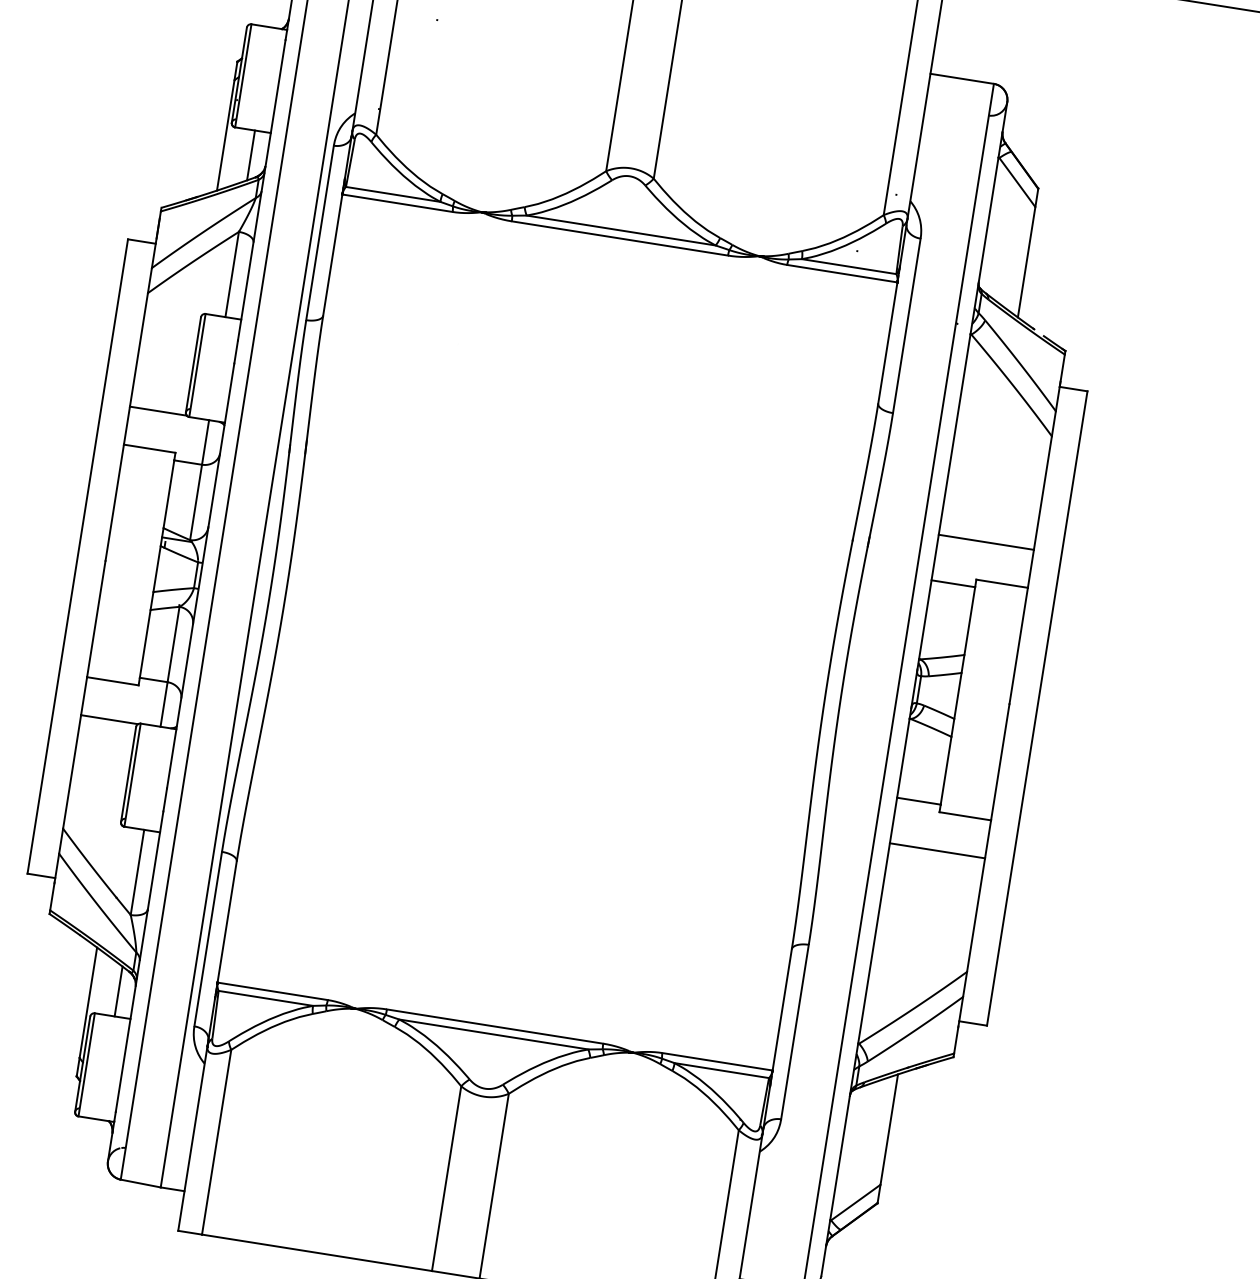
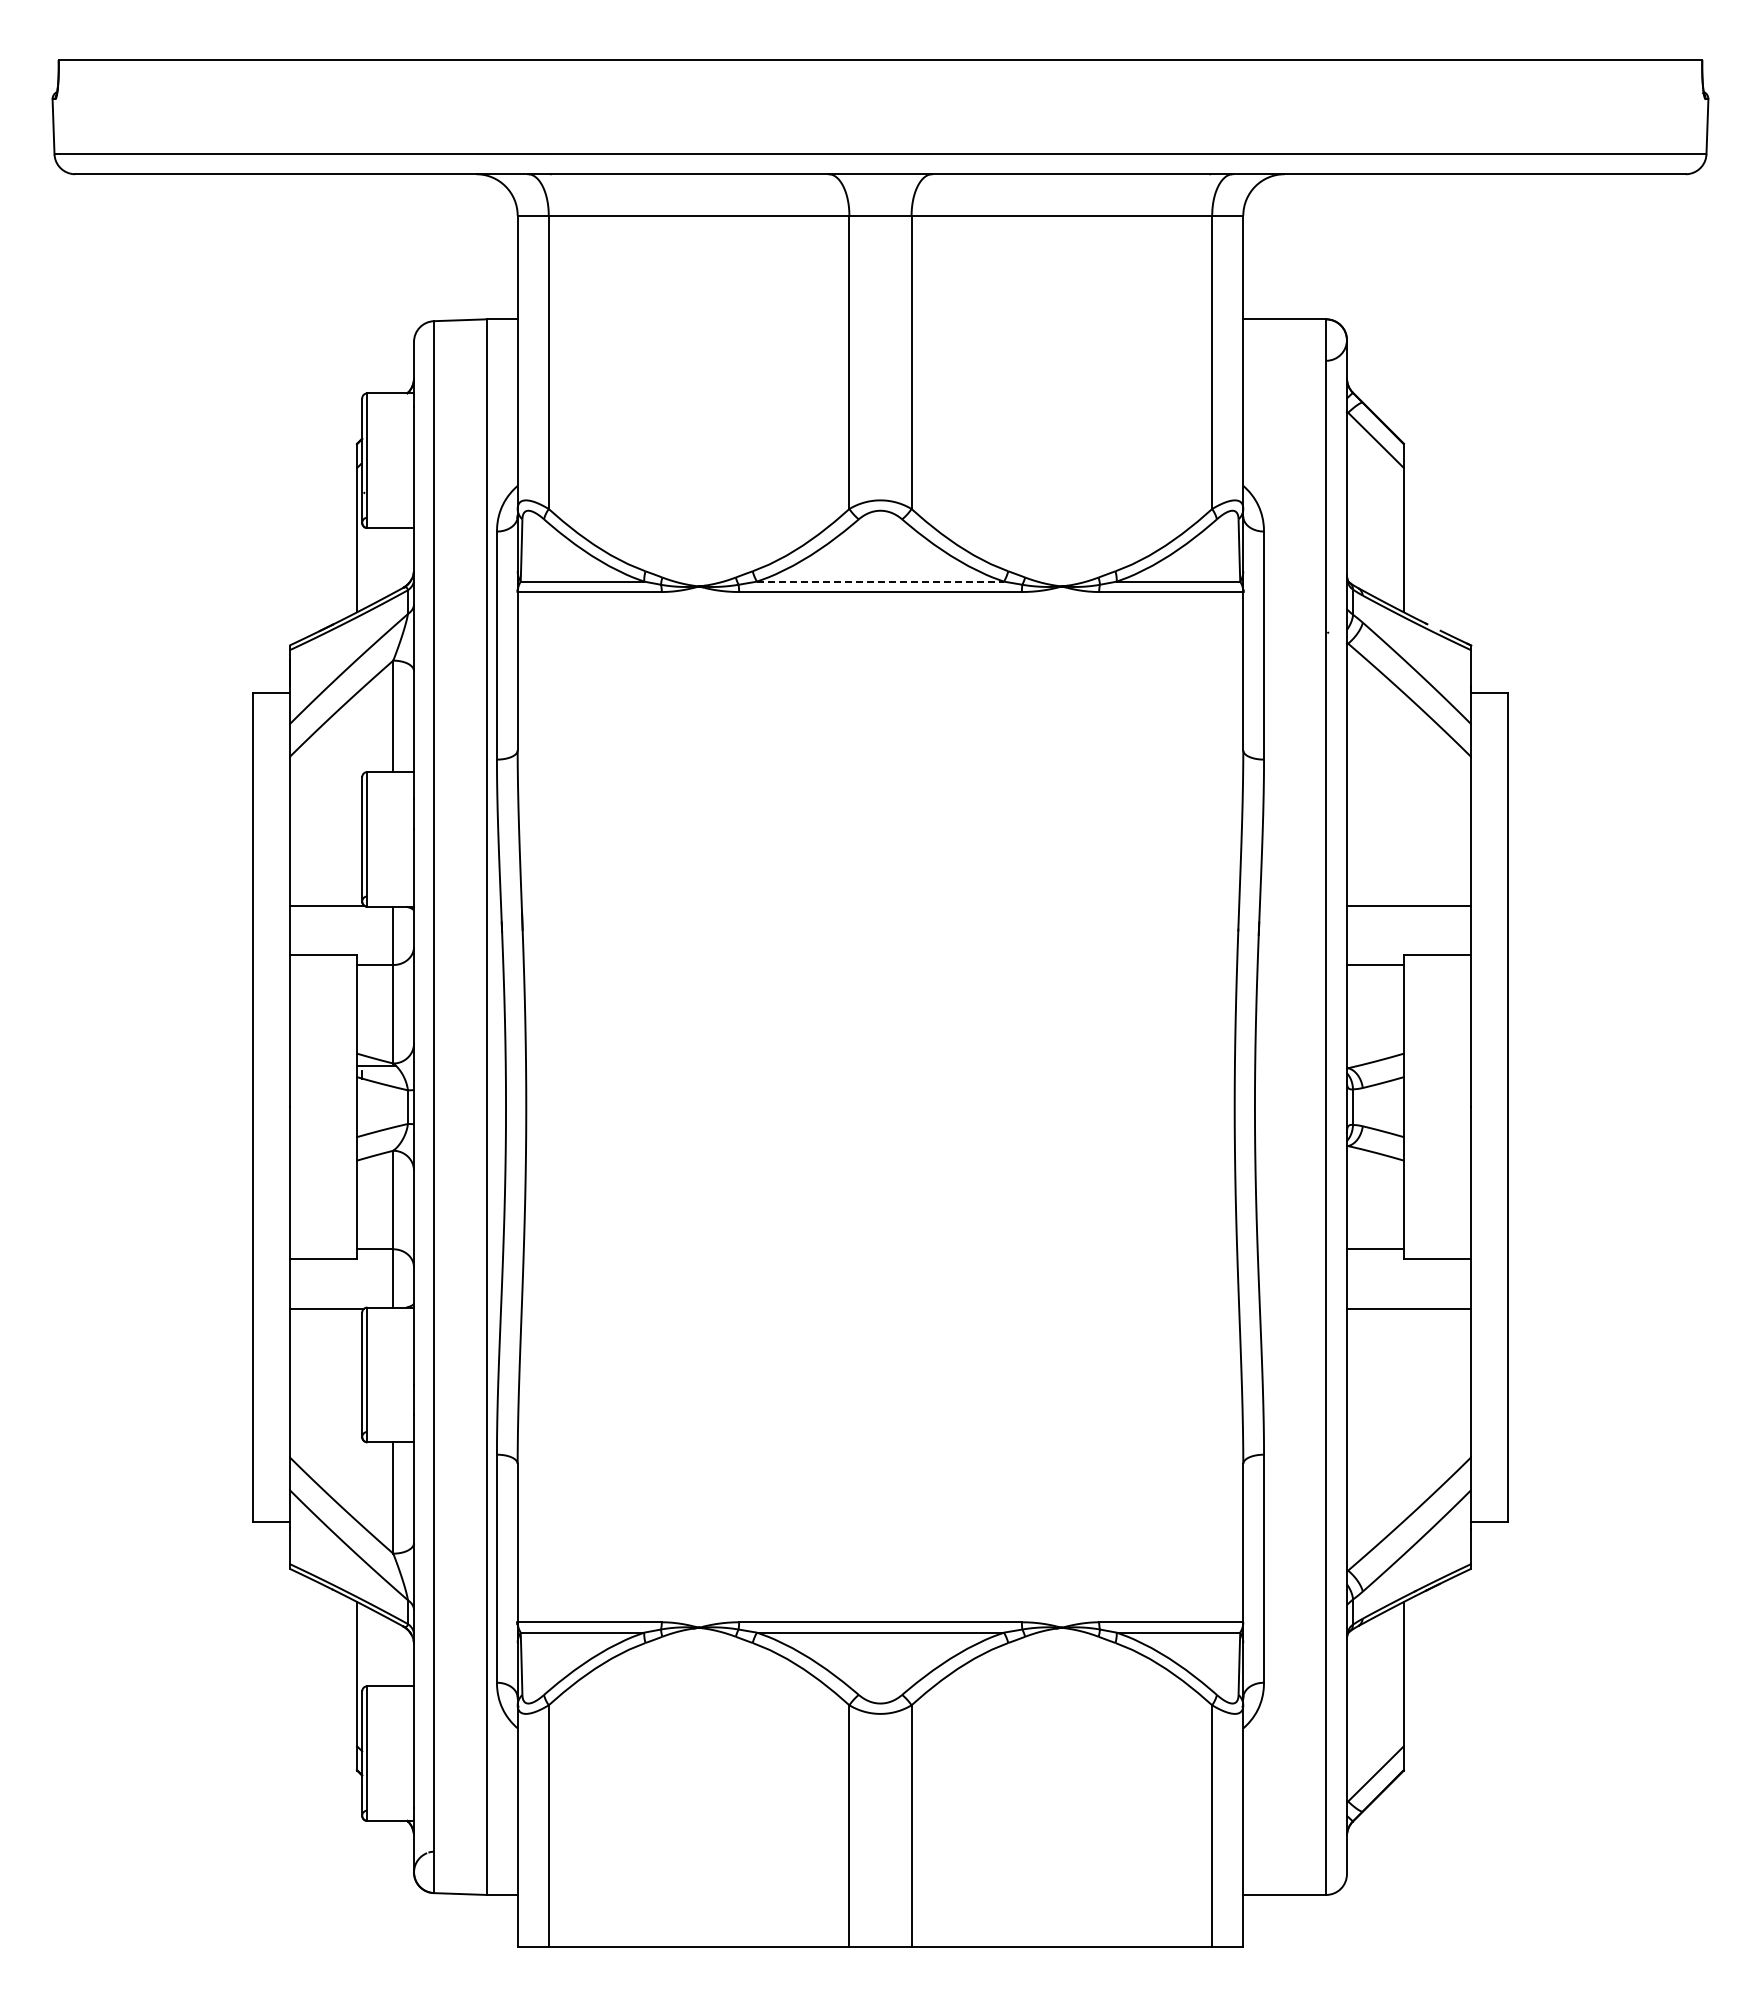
line: (251, 155) -> (393, 560), removed
line: (621, 230) -> (881, 581), solid -> dashed
line: (118, 991) -> (393, 1653), removed

